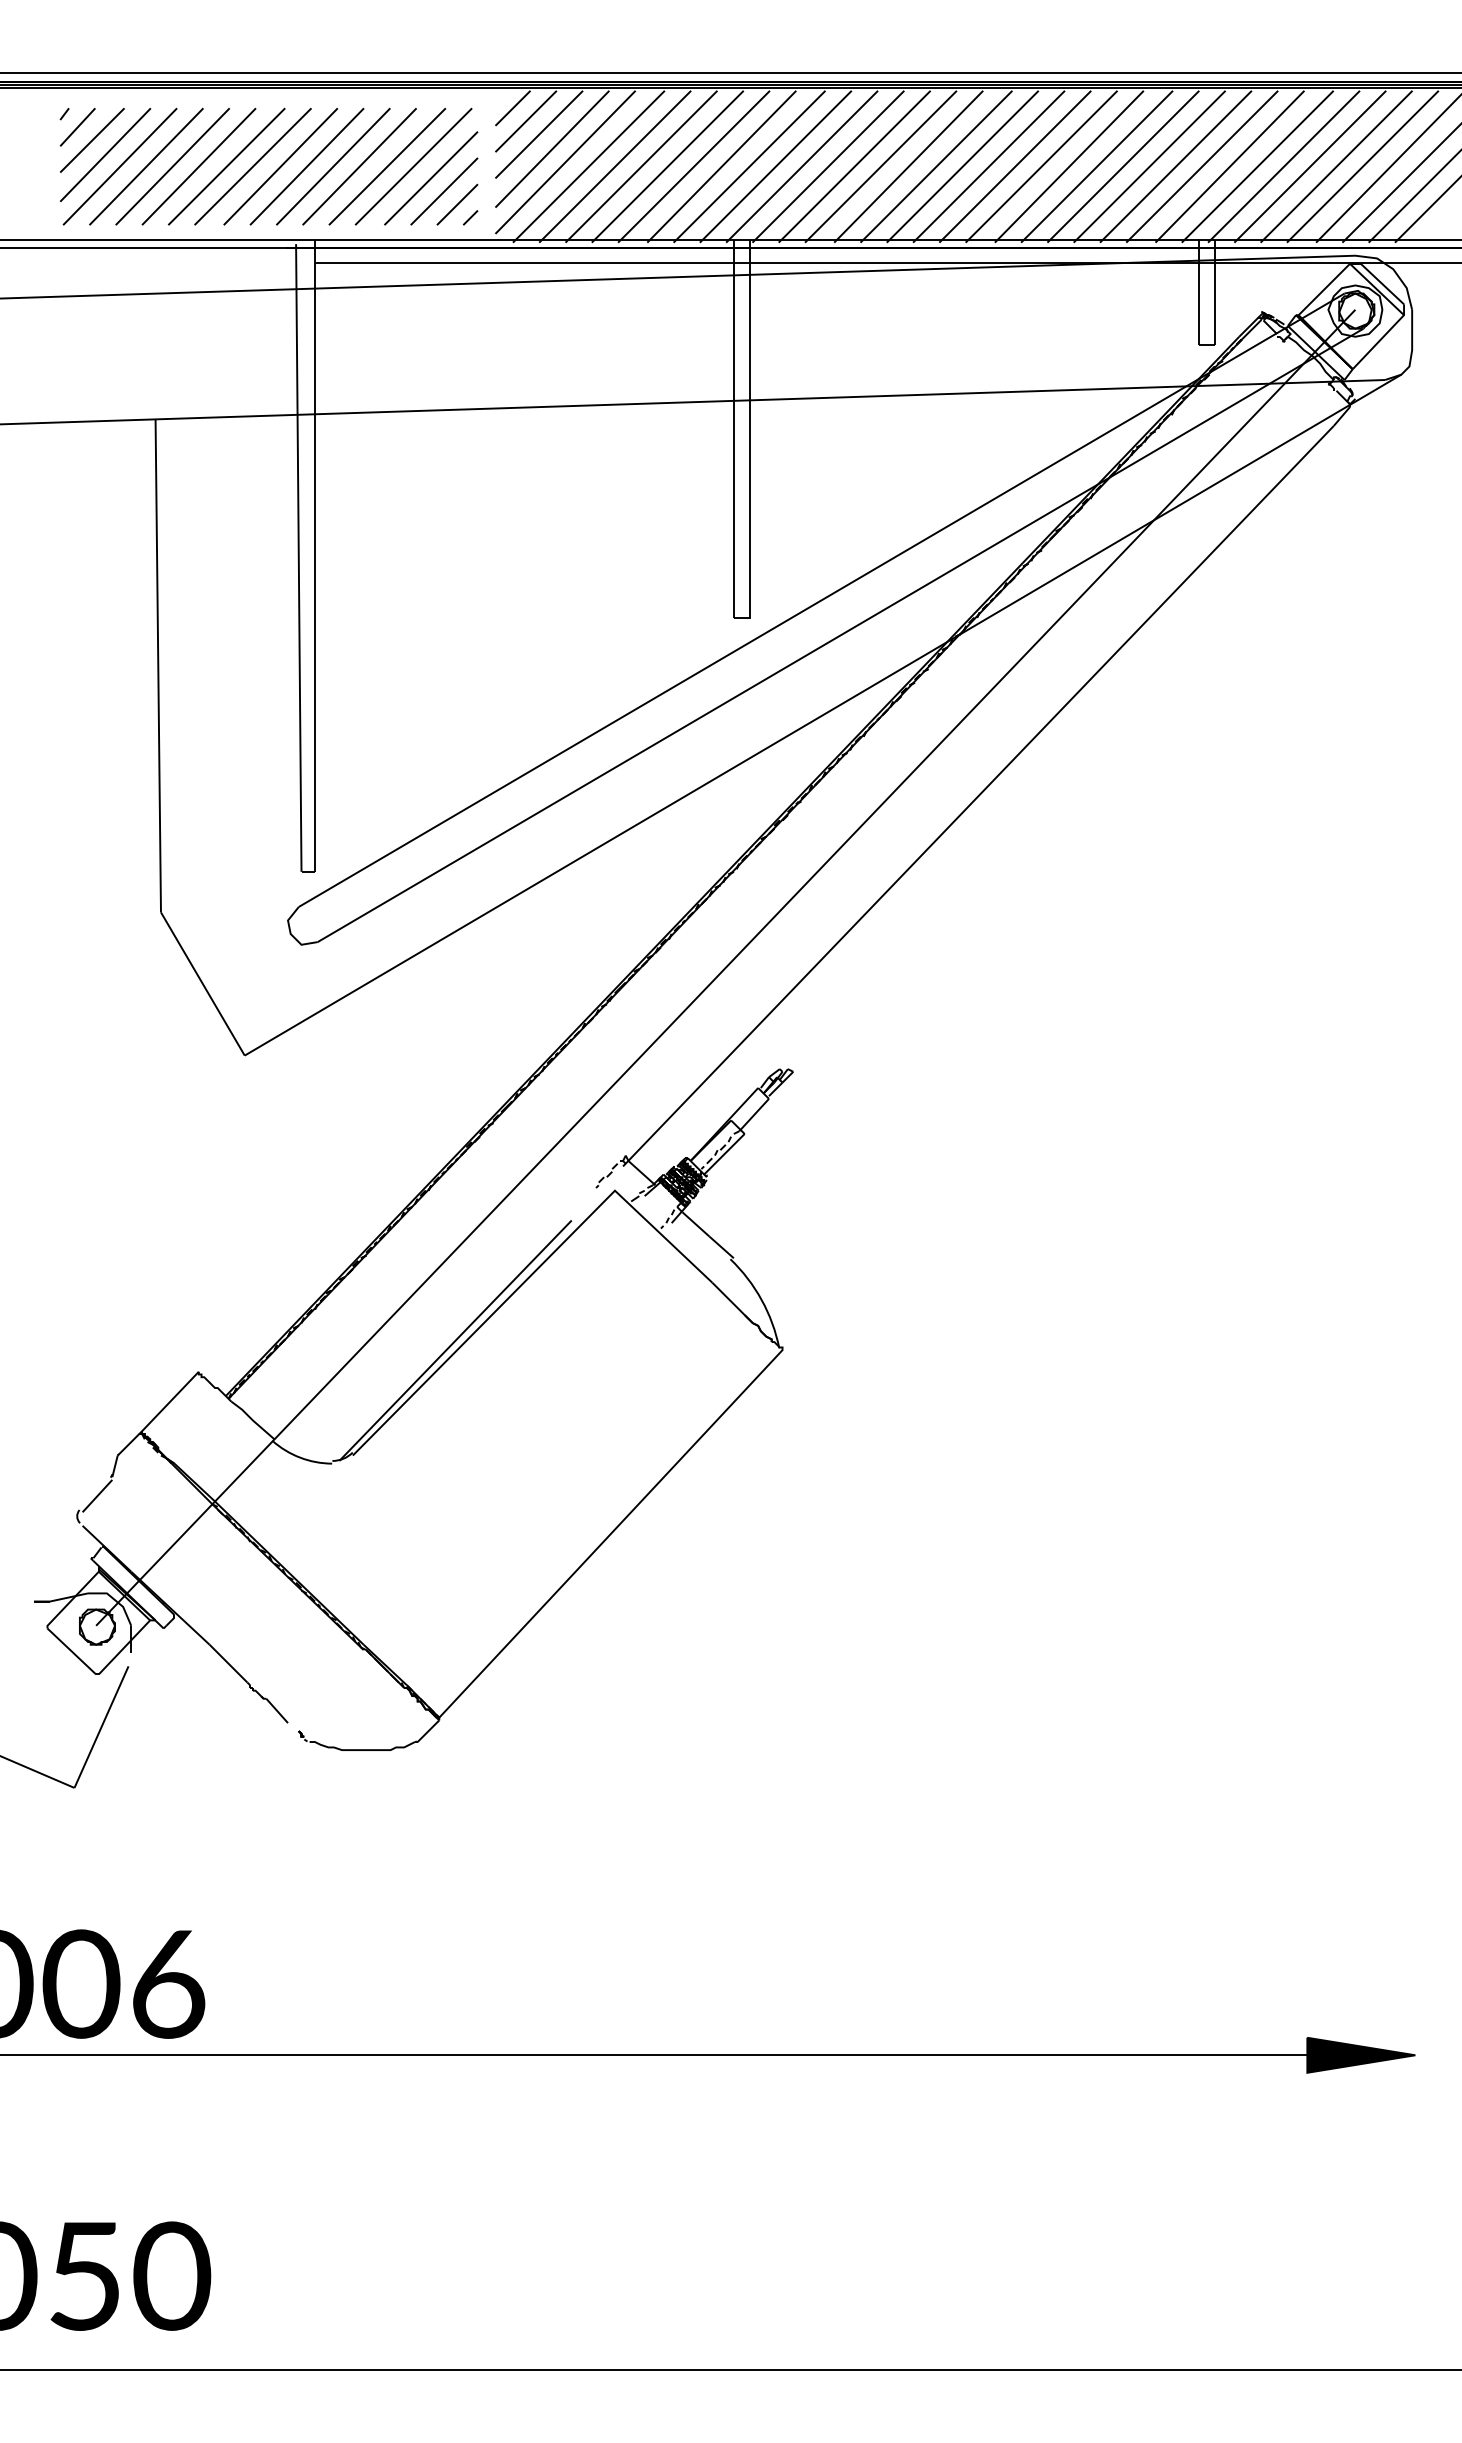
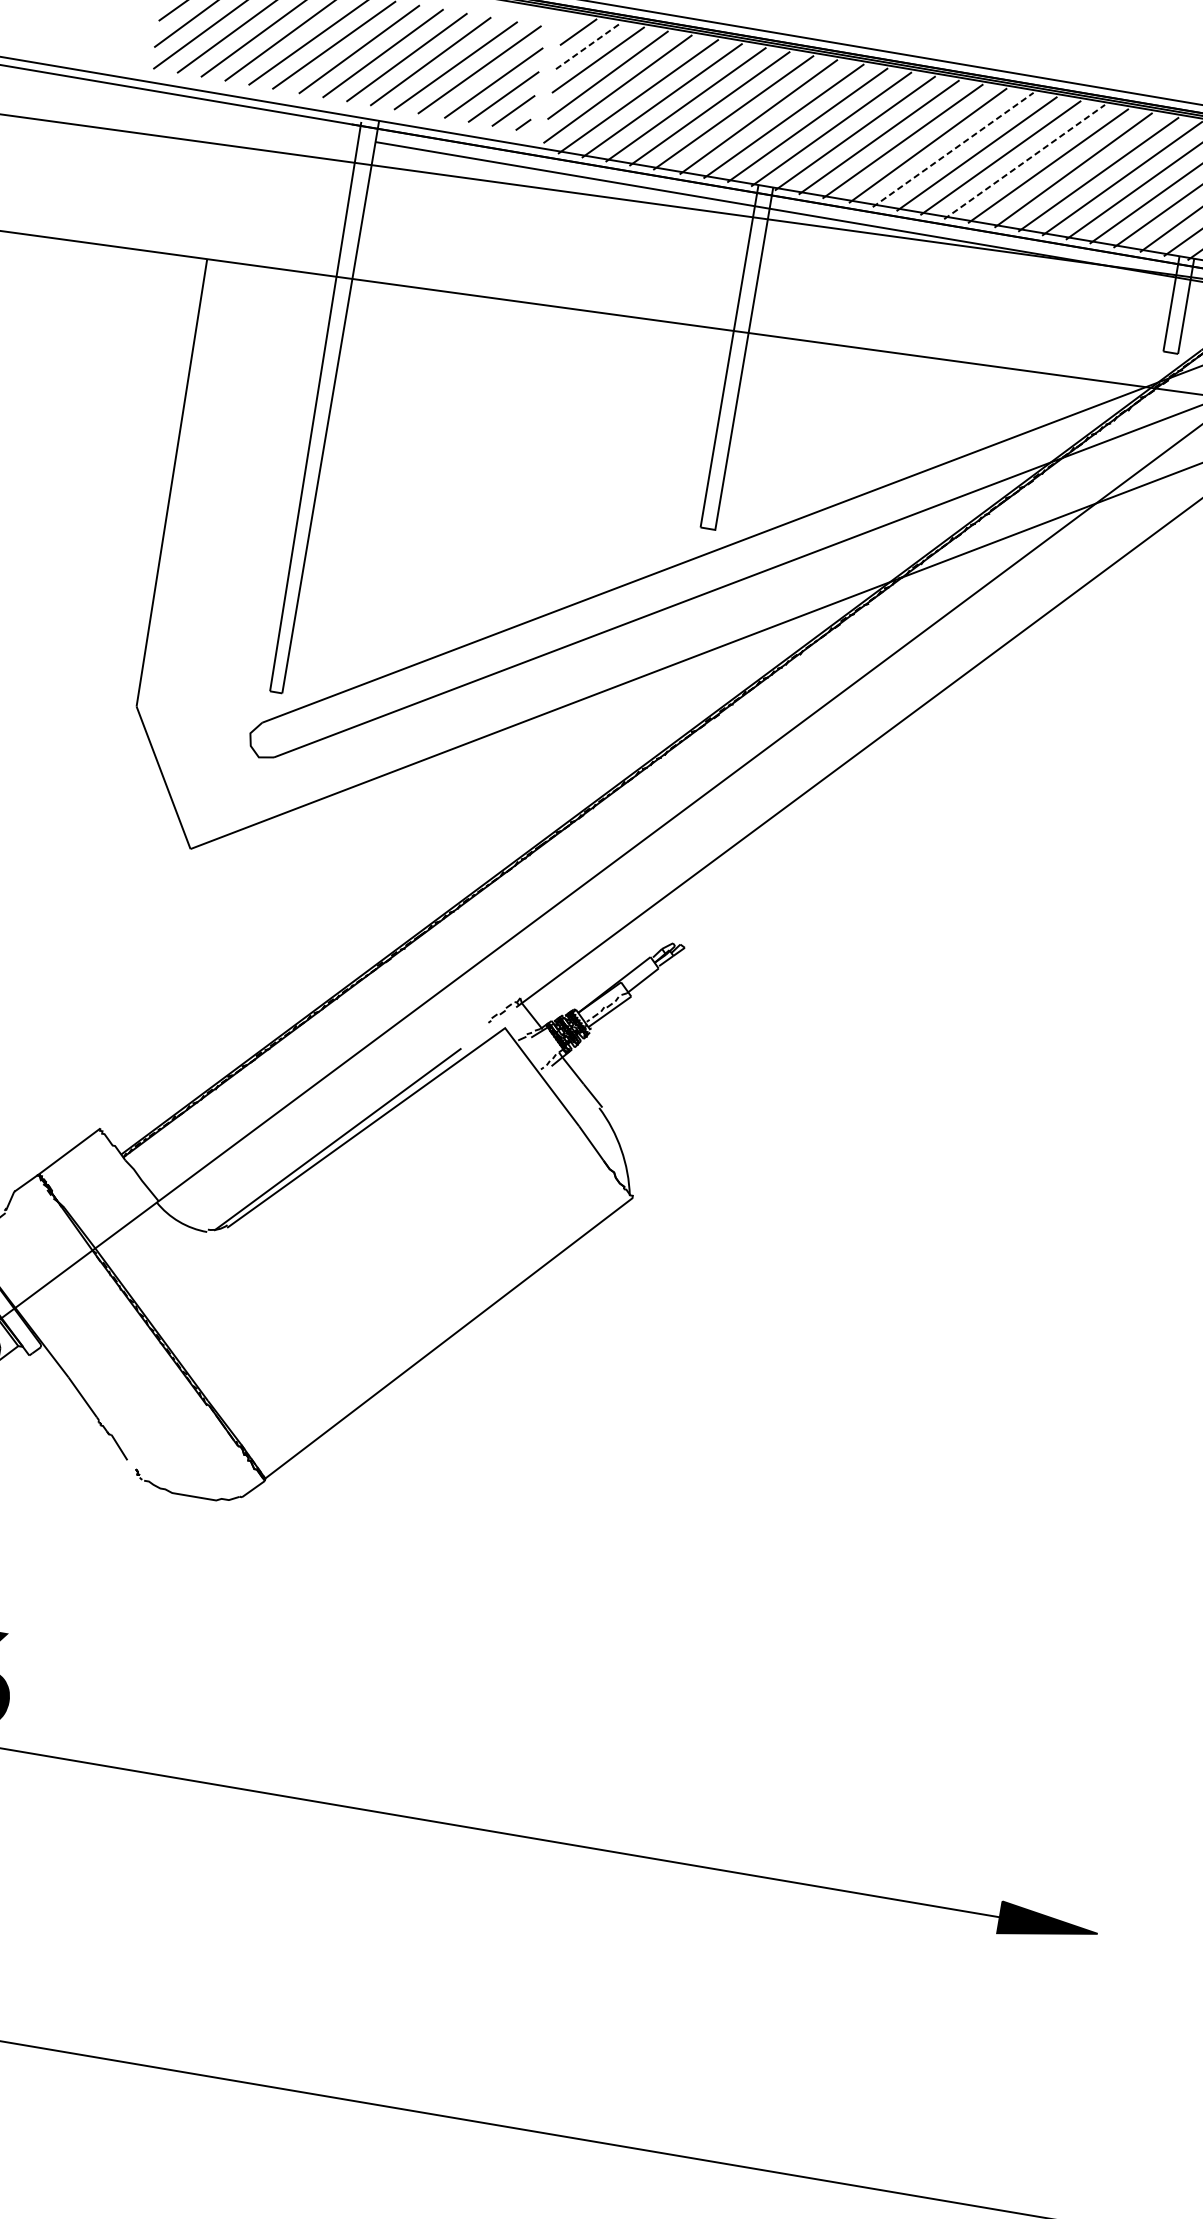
line: (526, 121) -> (588, 46), solid -> dashed
line: (936, 166) -> (953, 149), solid -> dashed
line: (1015, 166) -> (1024, 161), solid -> dashed

